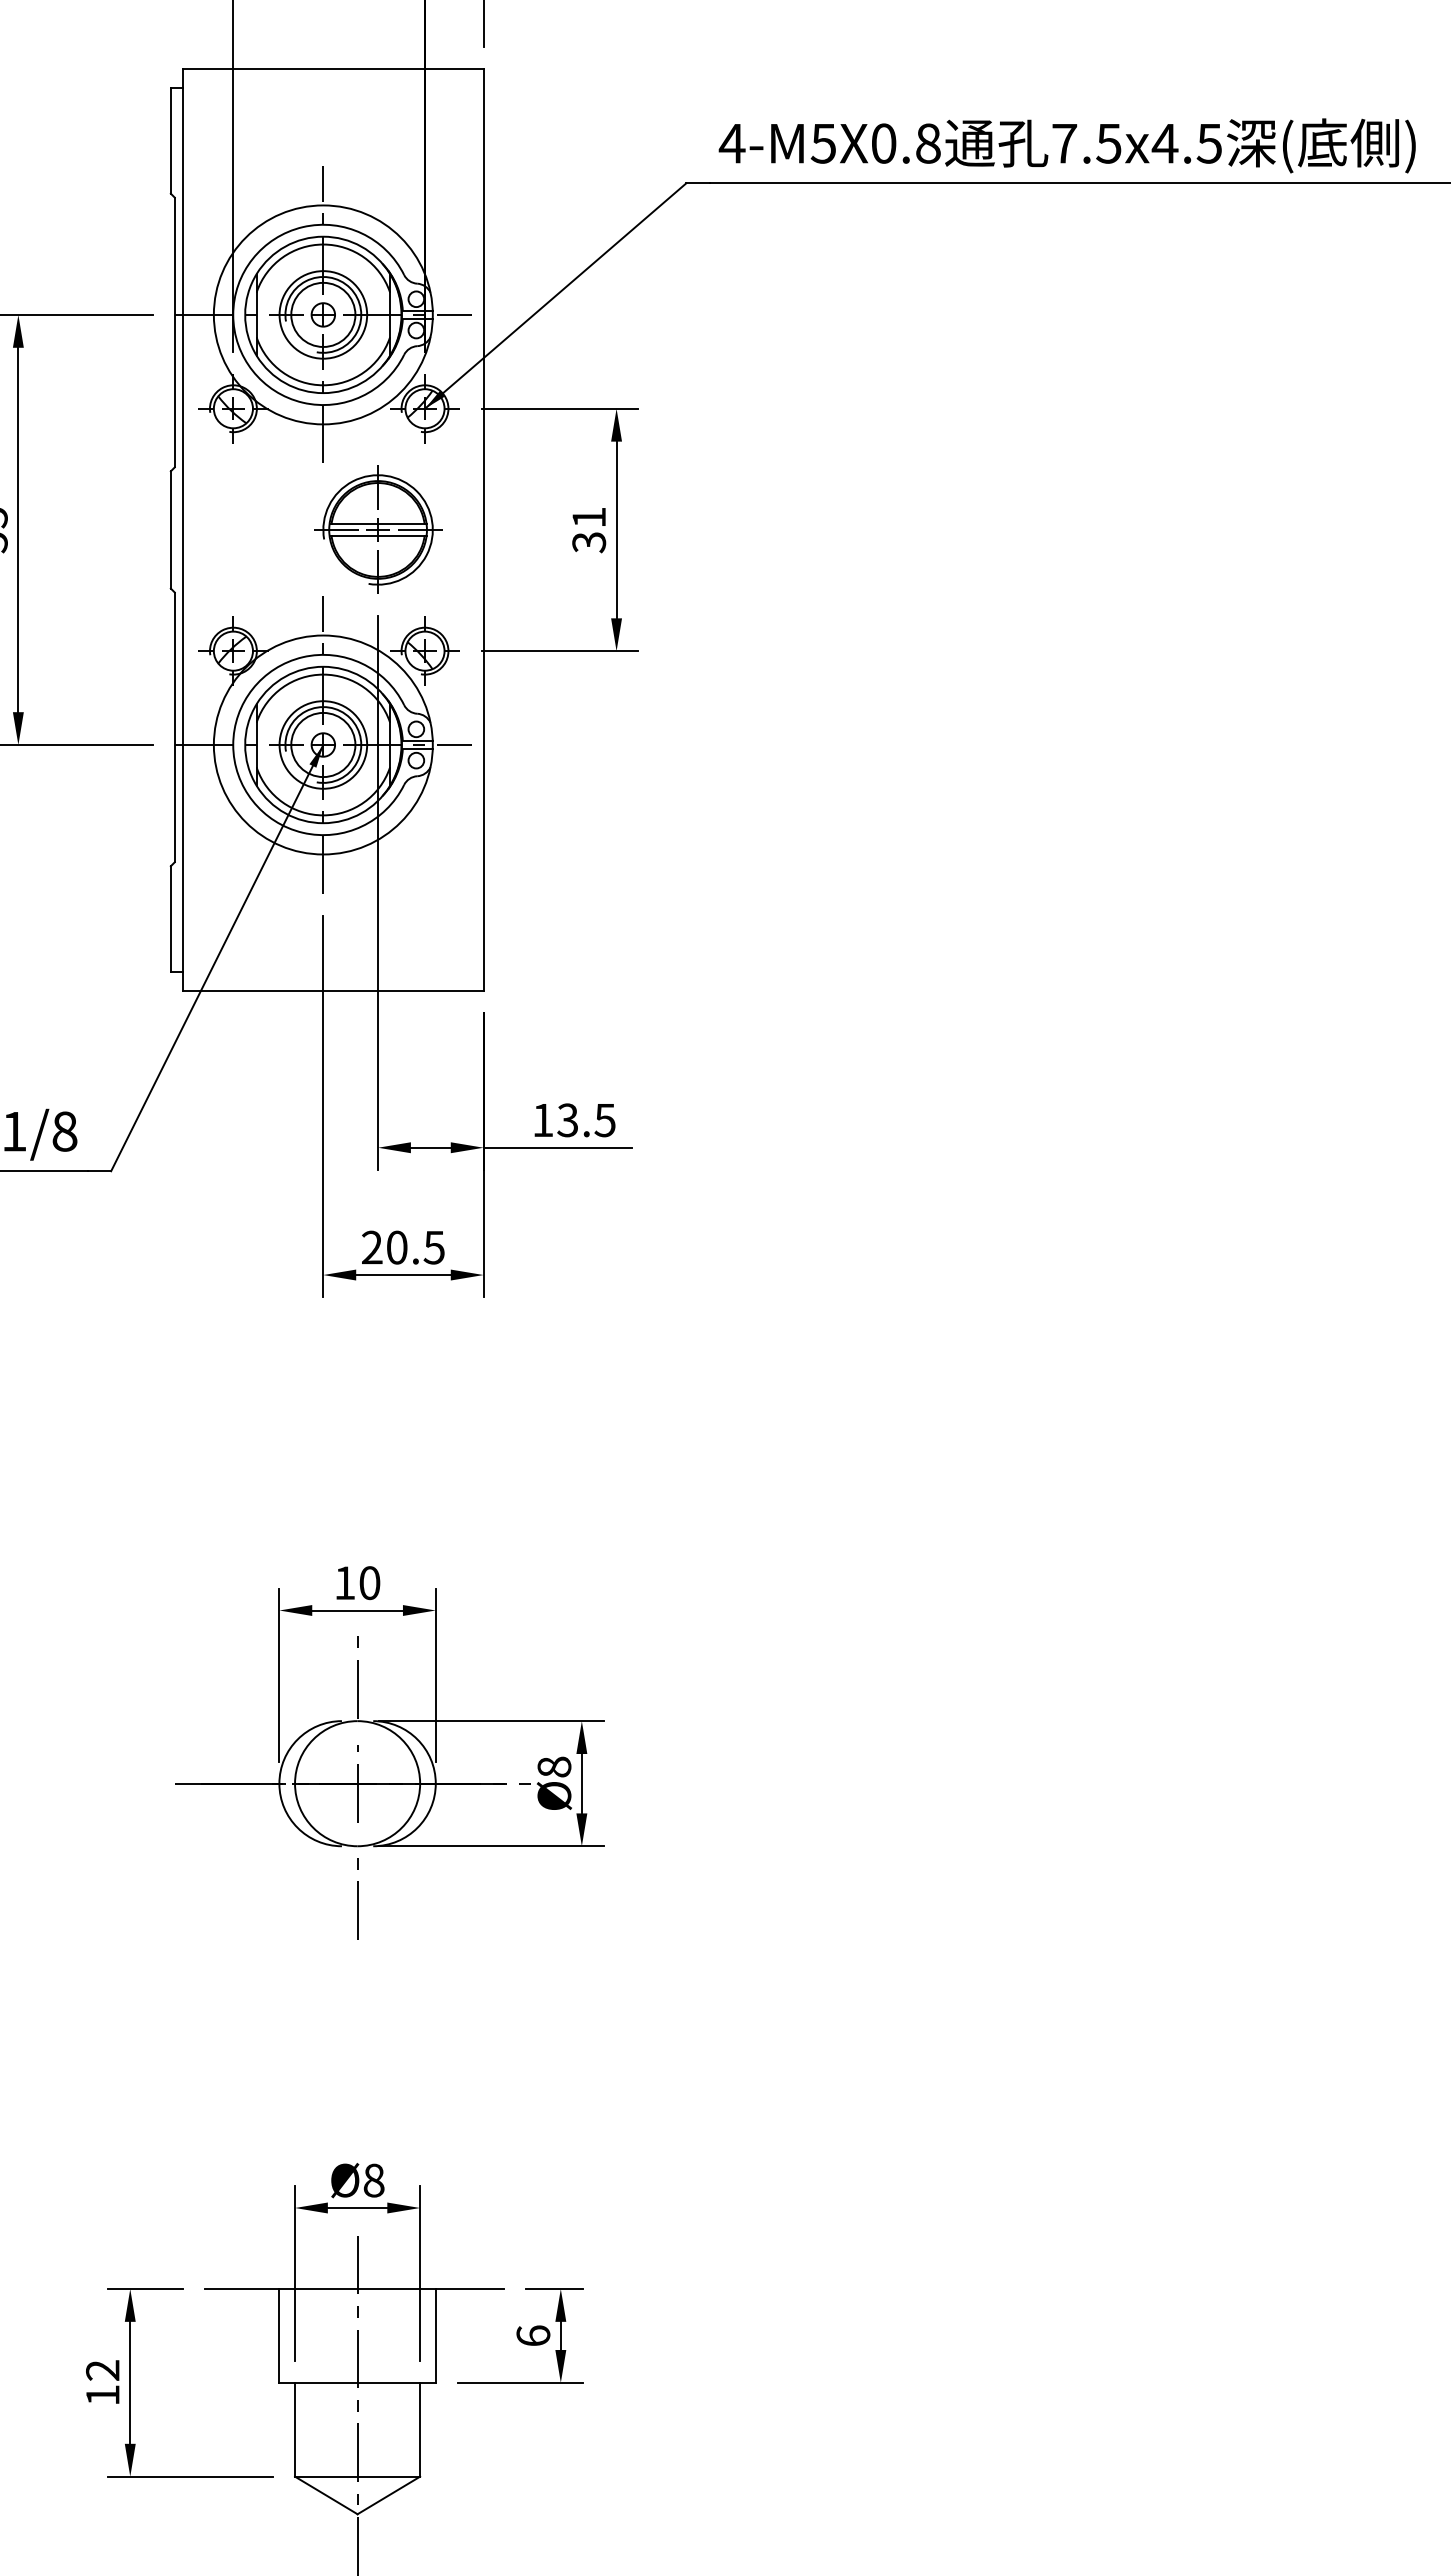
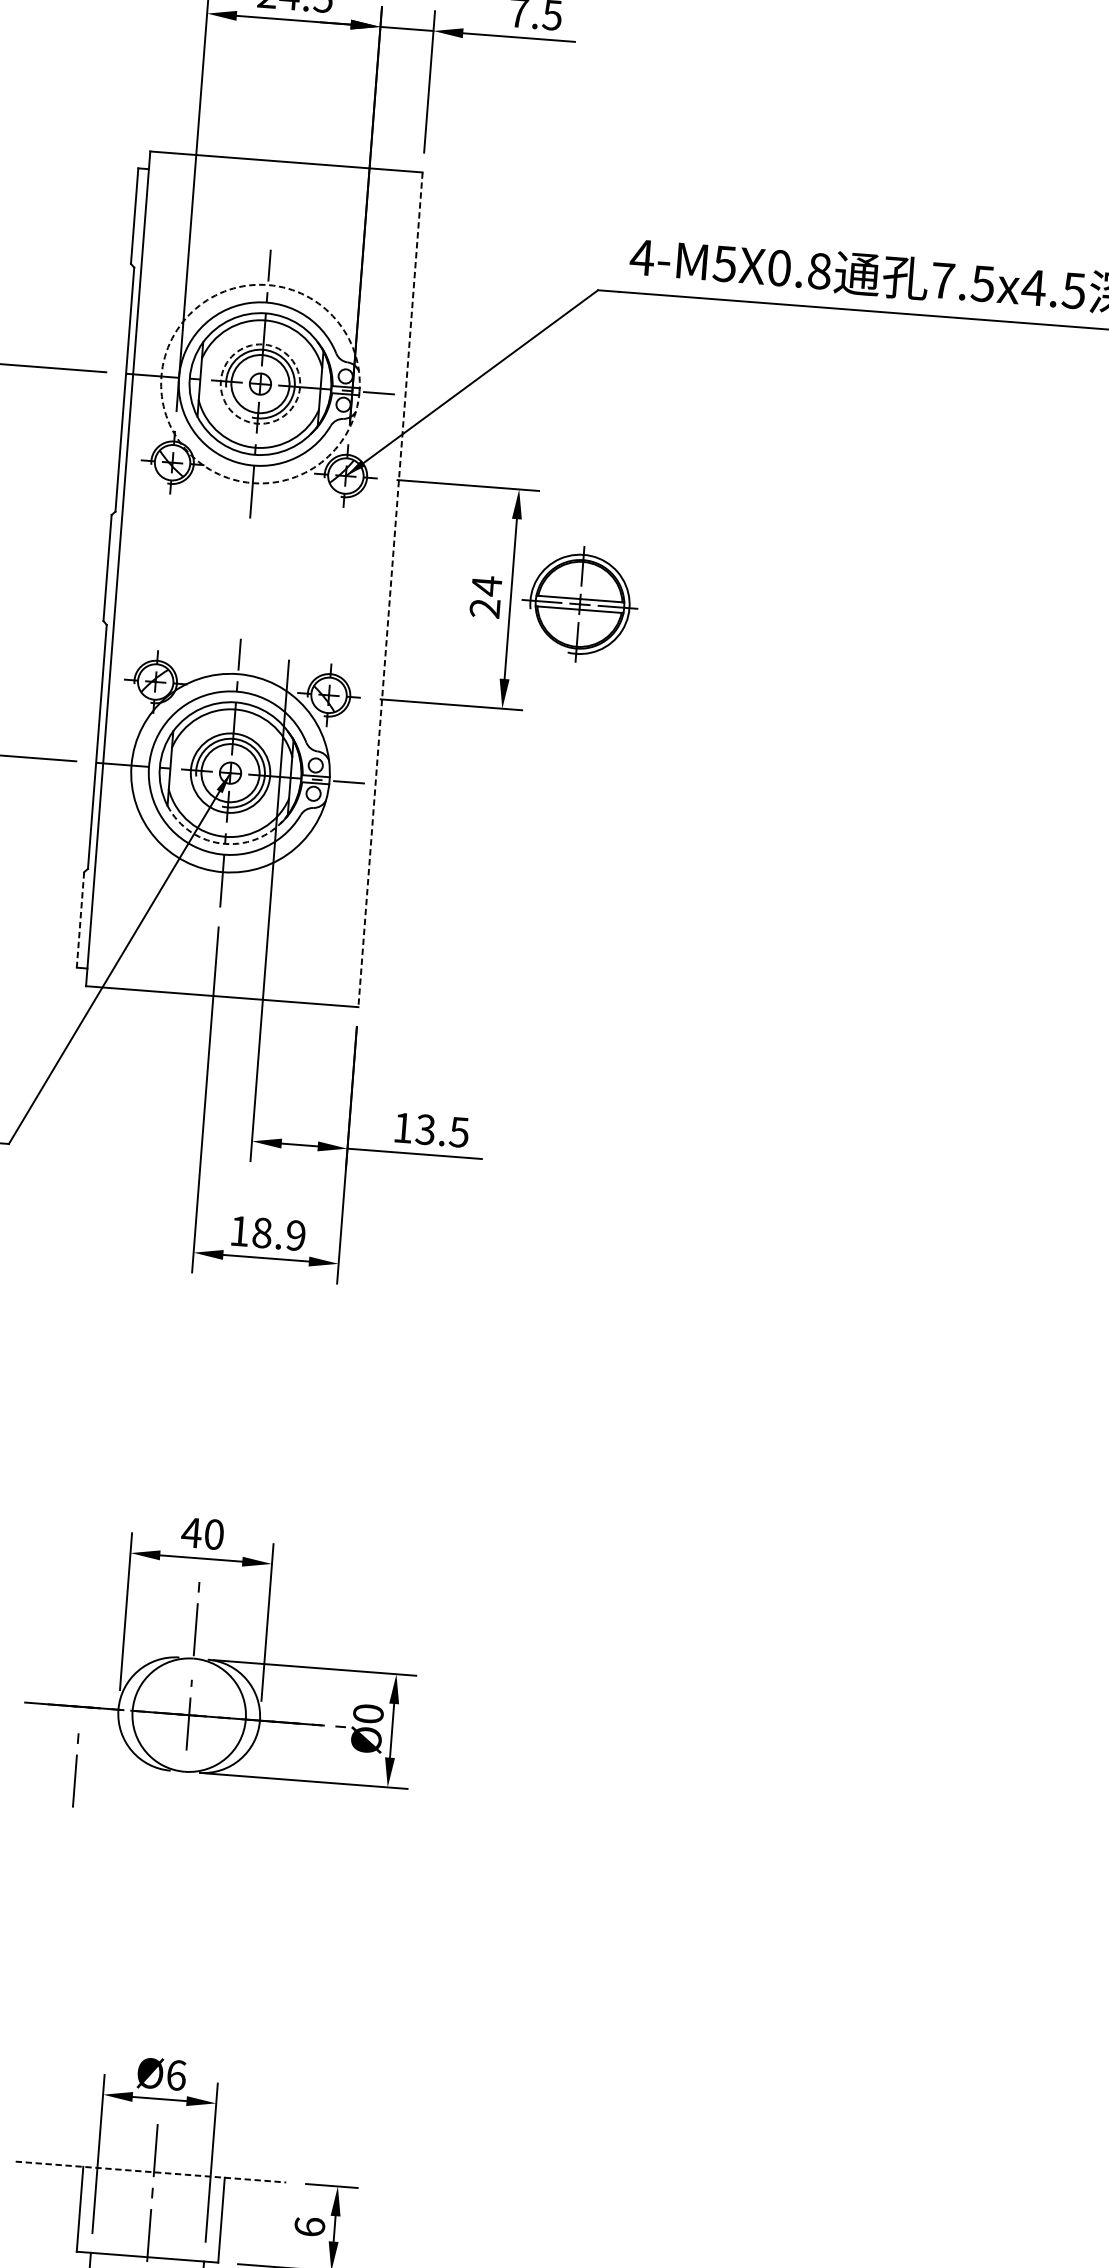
circle: (322, 314) -> (259, 383), solid -> dashed
circle: (323, 314) -> (260, 383), solid -> dashed
part: (378, 529) -> (580, 603), moved
text: (589, 529) -> (486, 596), 31 -> 24
line: (483, 530) -> (390, 590), solid -> dashed
arc: (323, 823) -> (225, 844), solid -> dashed
line: (170, 918) -> (80, 919), solid -> dashed
text: (403, 1247) -> (268, 1233), 20.5 -> 18.9
text: (344, 1582) -> (191, 1532), 10 -> 40
text: (554, 1766) -> (368, 1713), Ø8 -> Ø0
line: (357, 1898) -> (75, 1769), moved
text: (373, 2180) -> (175, 2075), Ø8 -> Ø6
line: (354, 2288) -> (151, 2171), solid -> dashed

